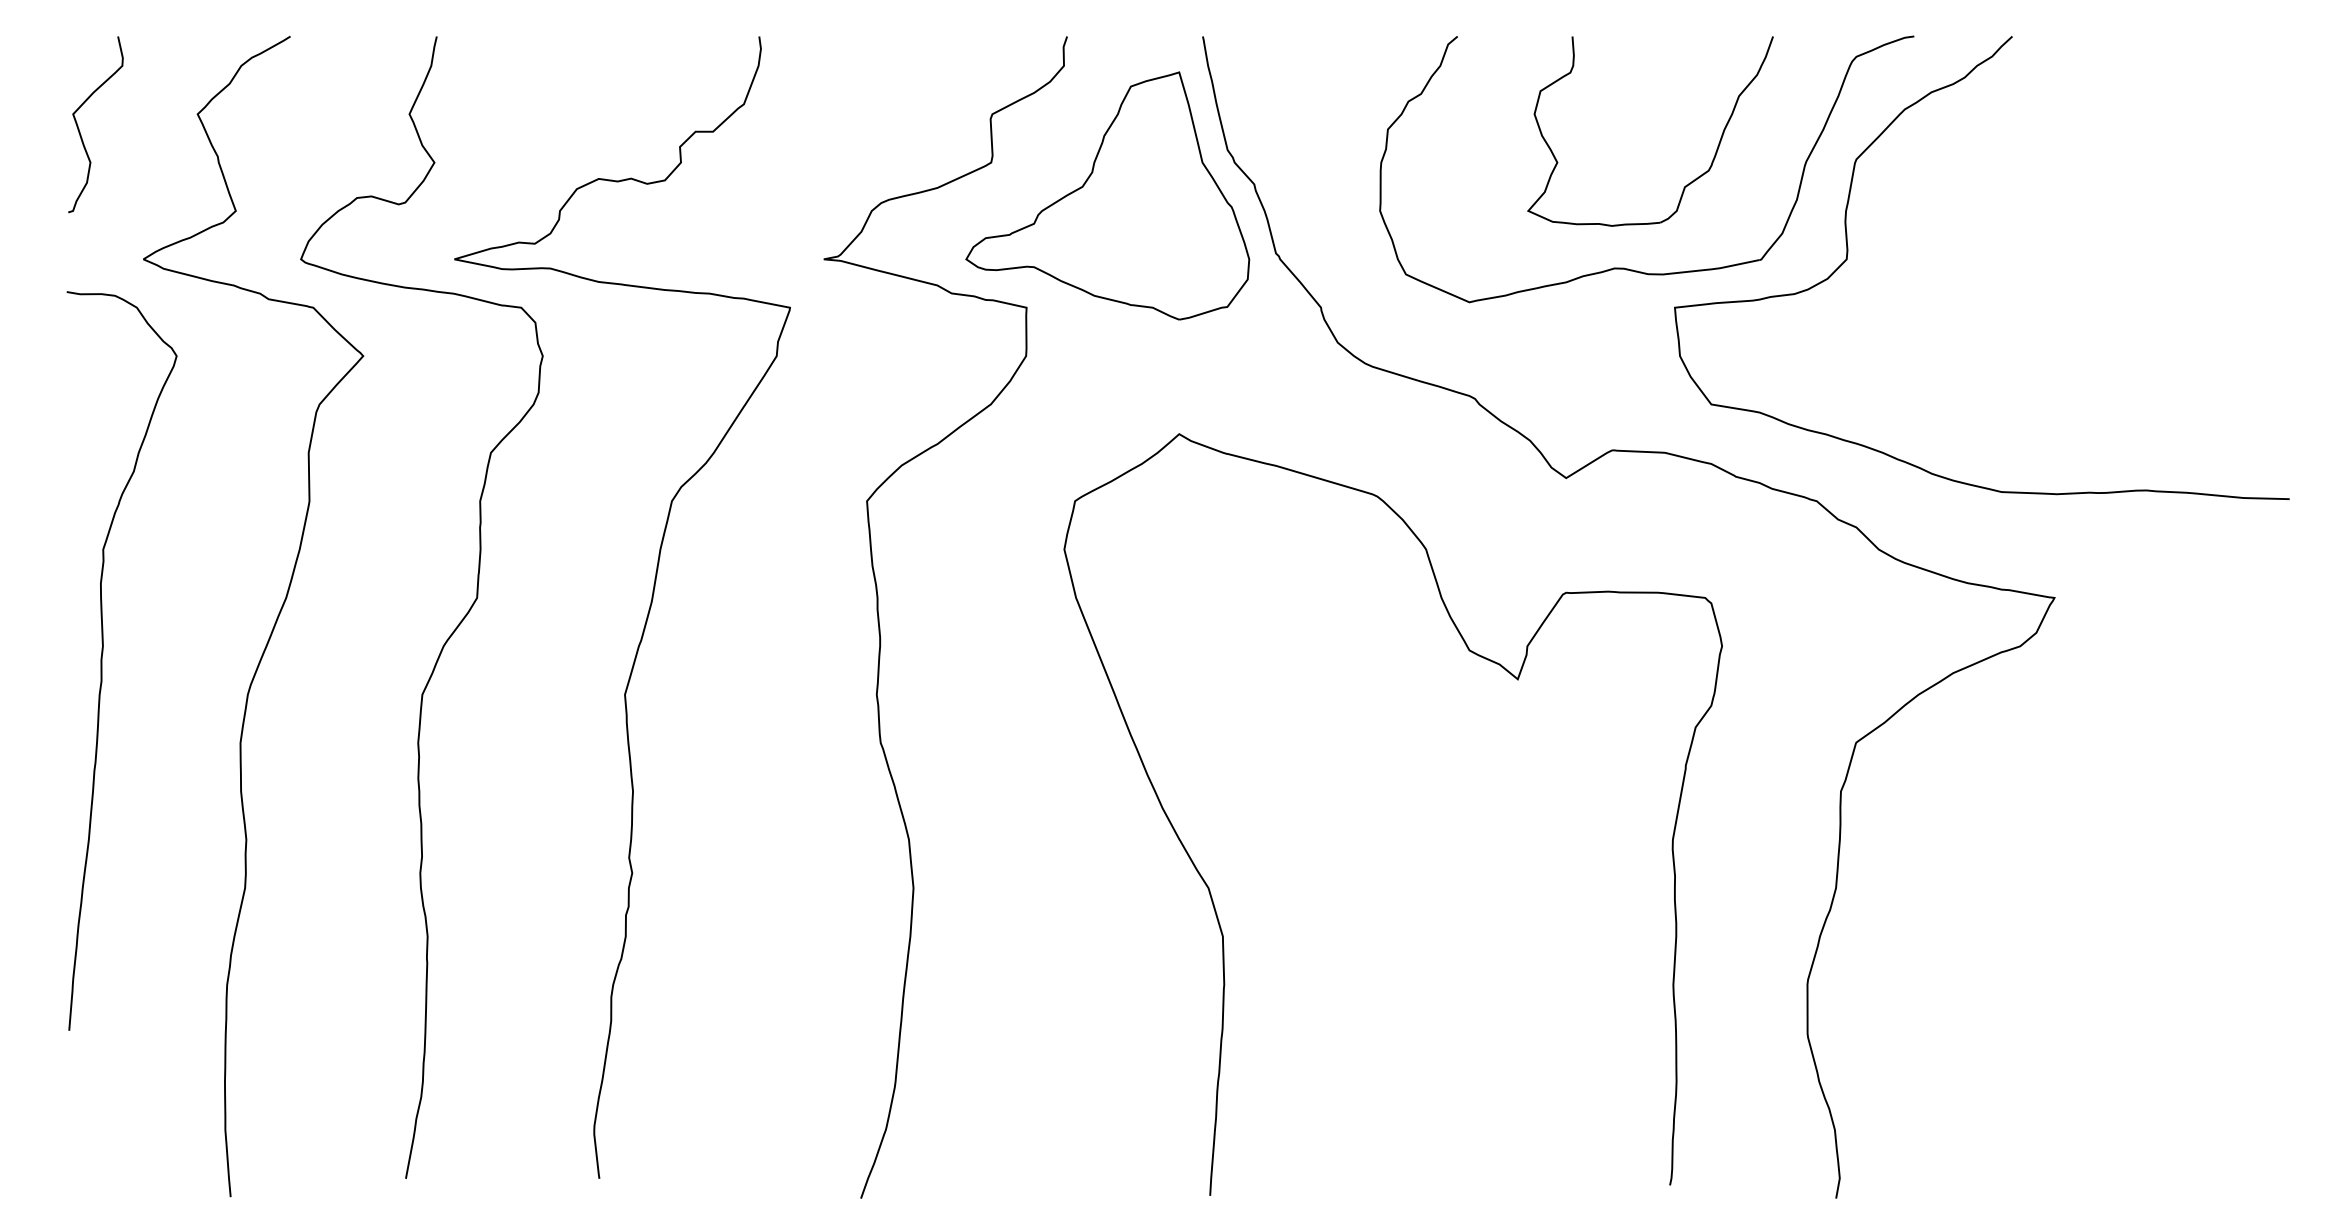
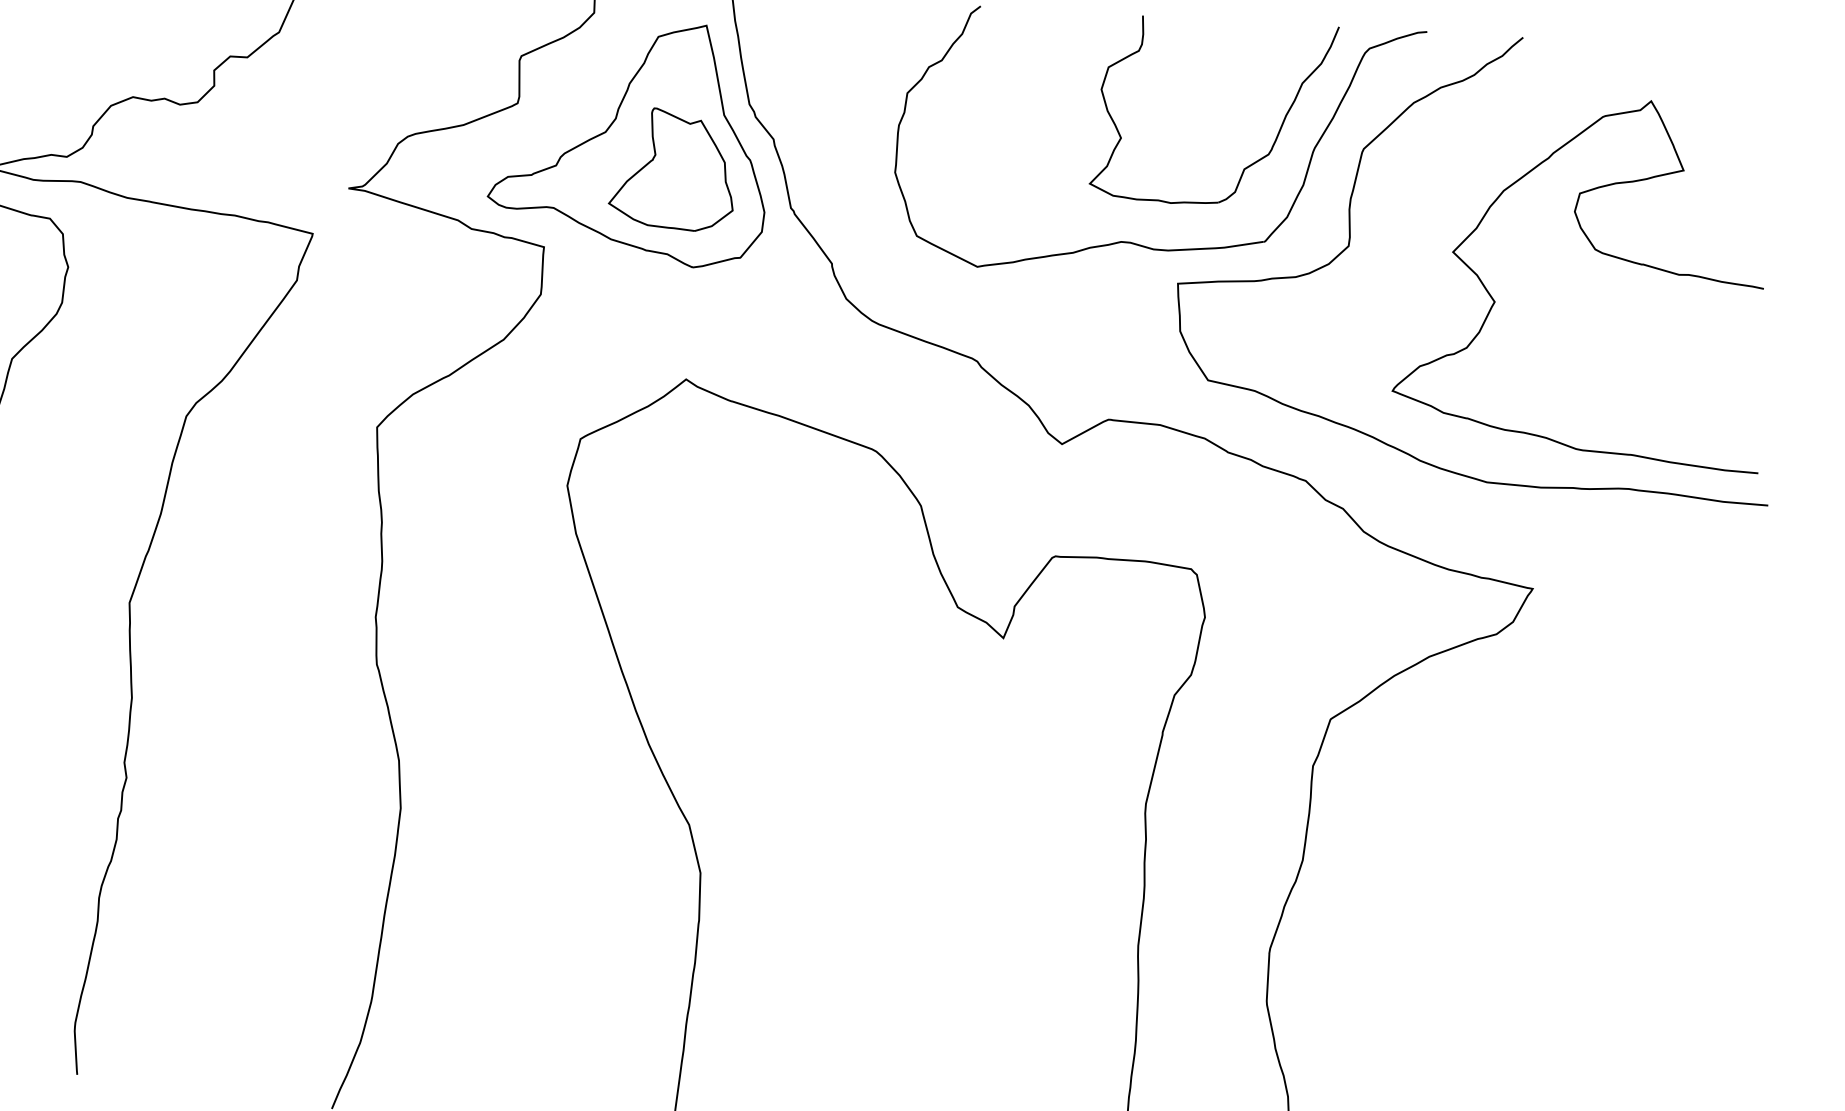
part: (1686, 184) -> (1246, 166), moved
part: (1153, 220) -> (673, 169), added
curve: (2102, 251) -> (1599, 252), added

